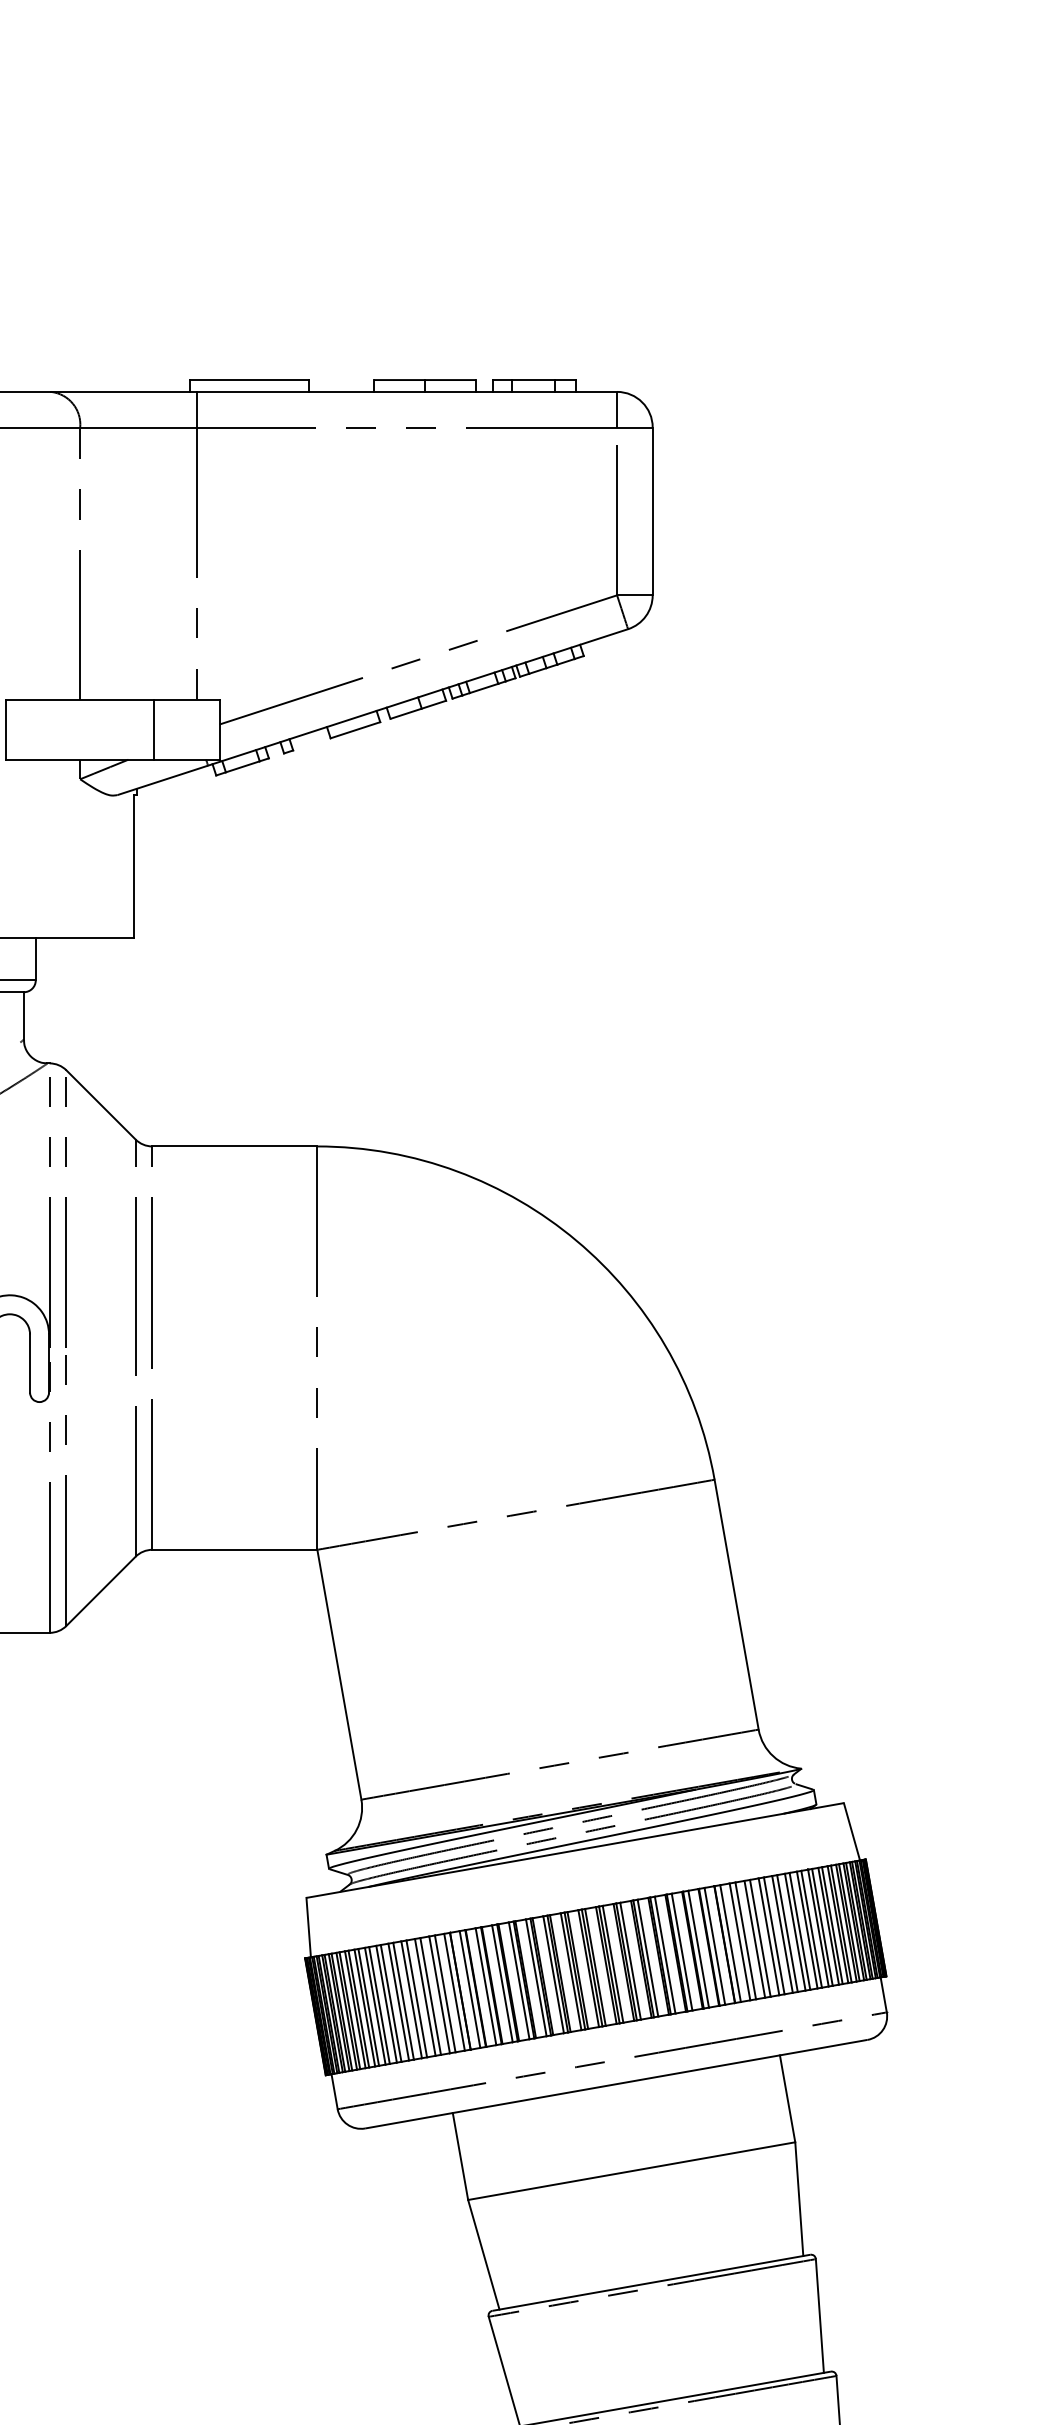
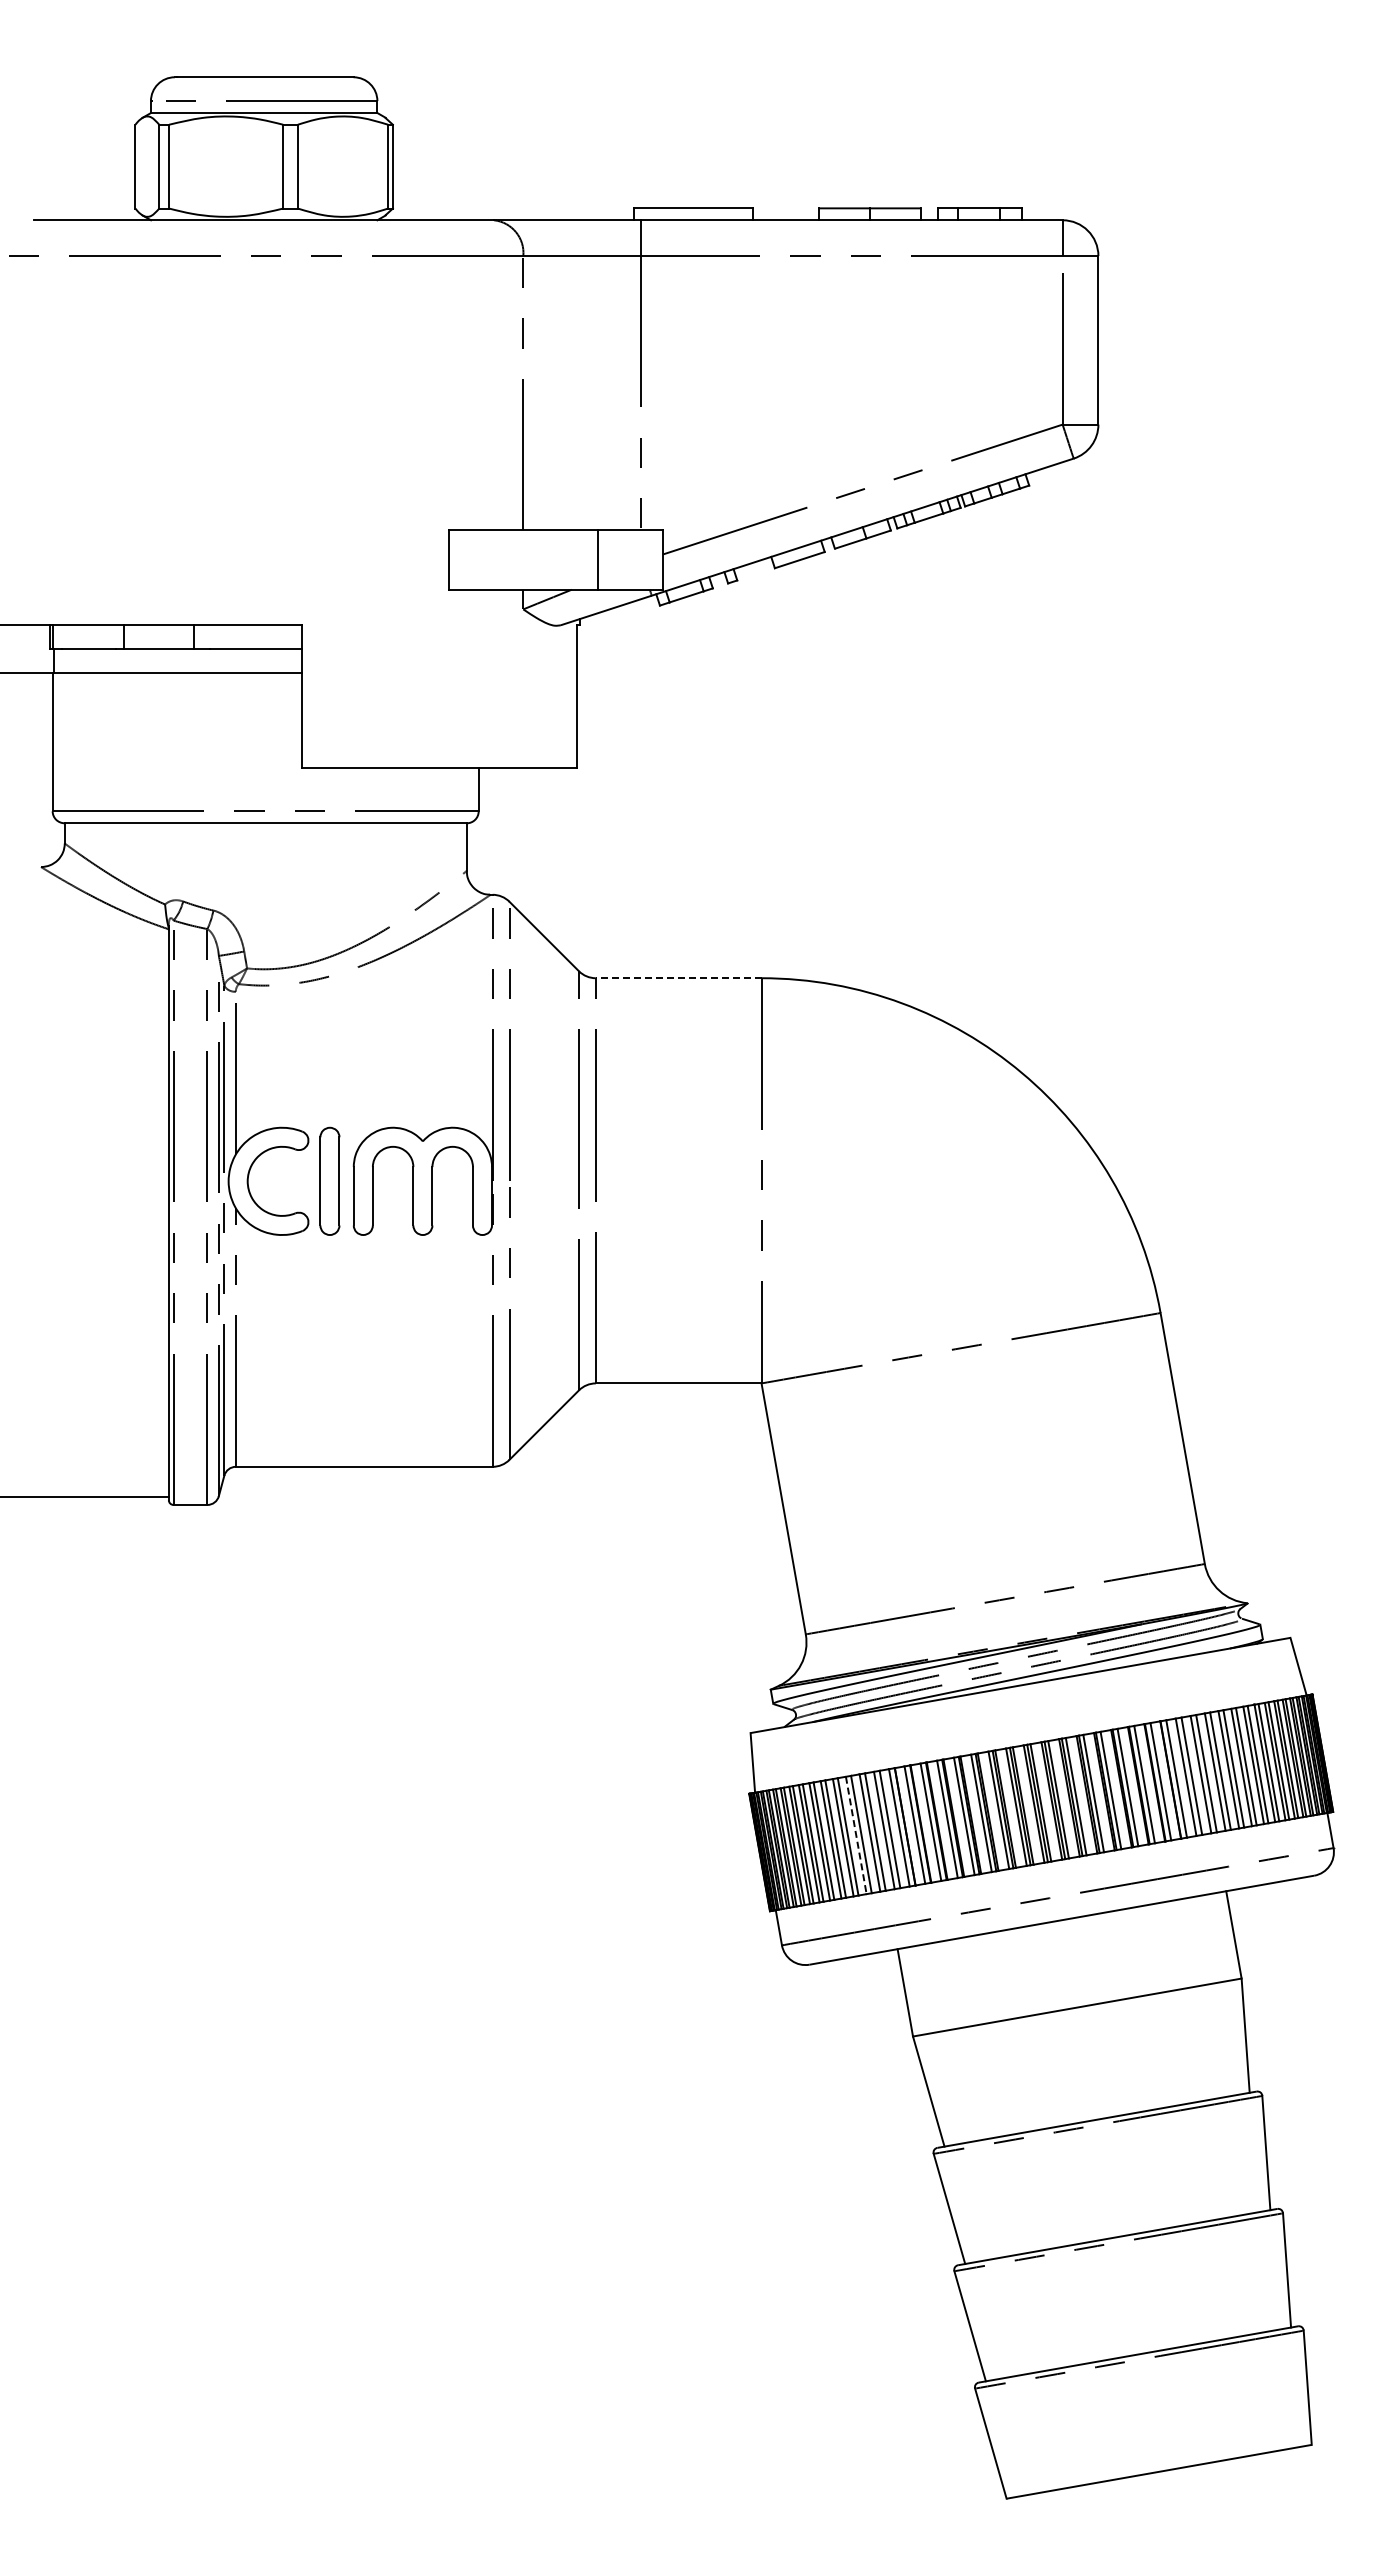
line: (234, 1146) -> (678, 978), solid -> dashed
line: (411, 1999) -> (856, 1835), solid -> dashed

